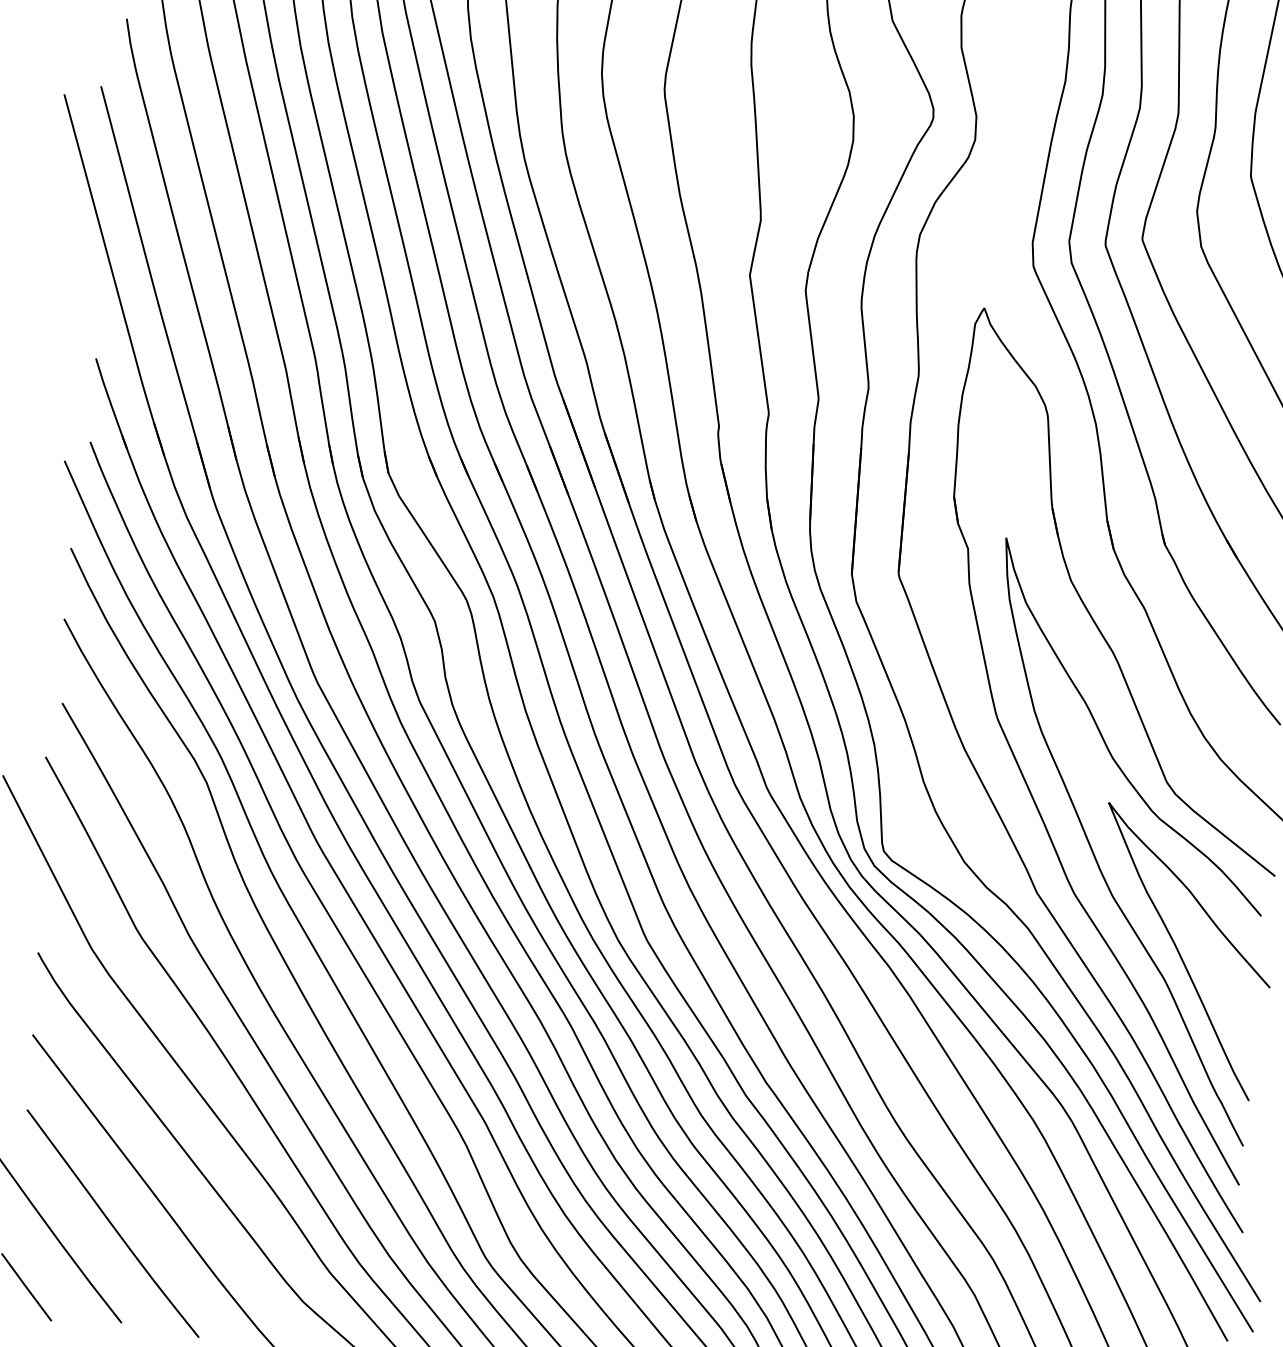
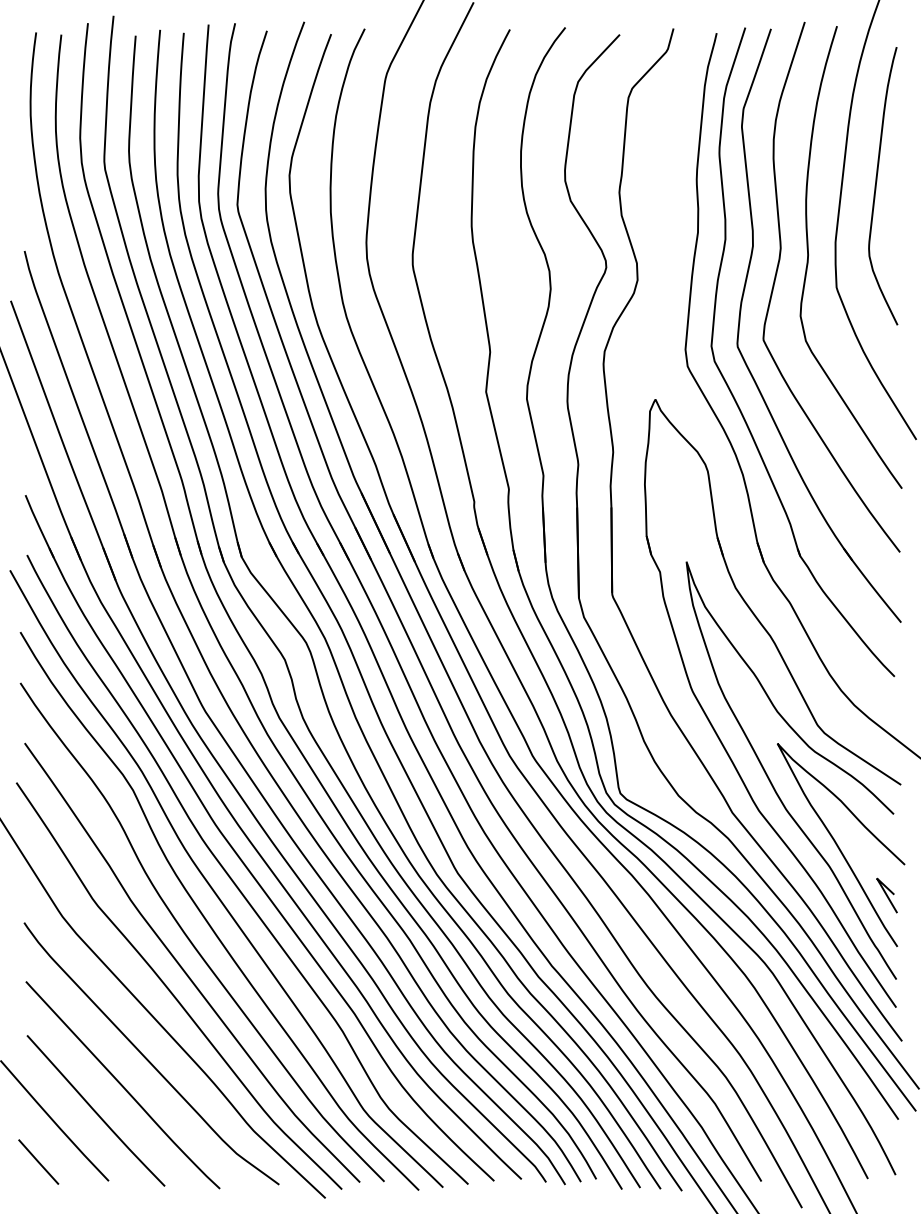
curve: (1240, 1028) -> (886, 895), added

